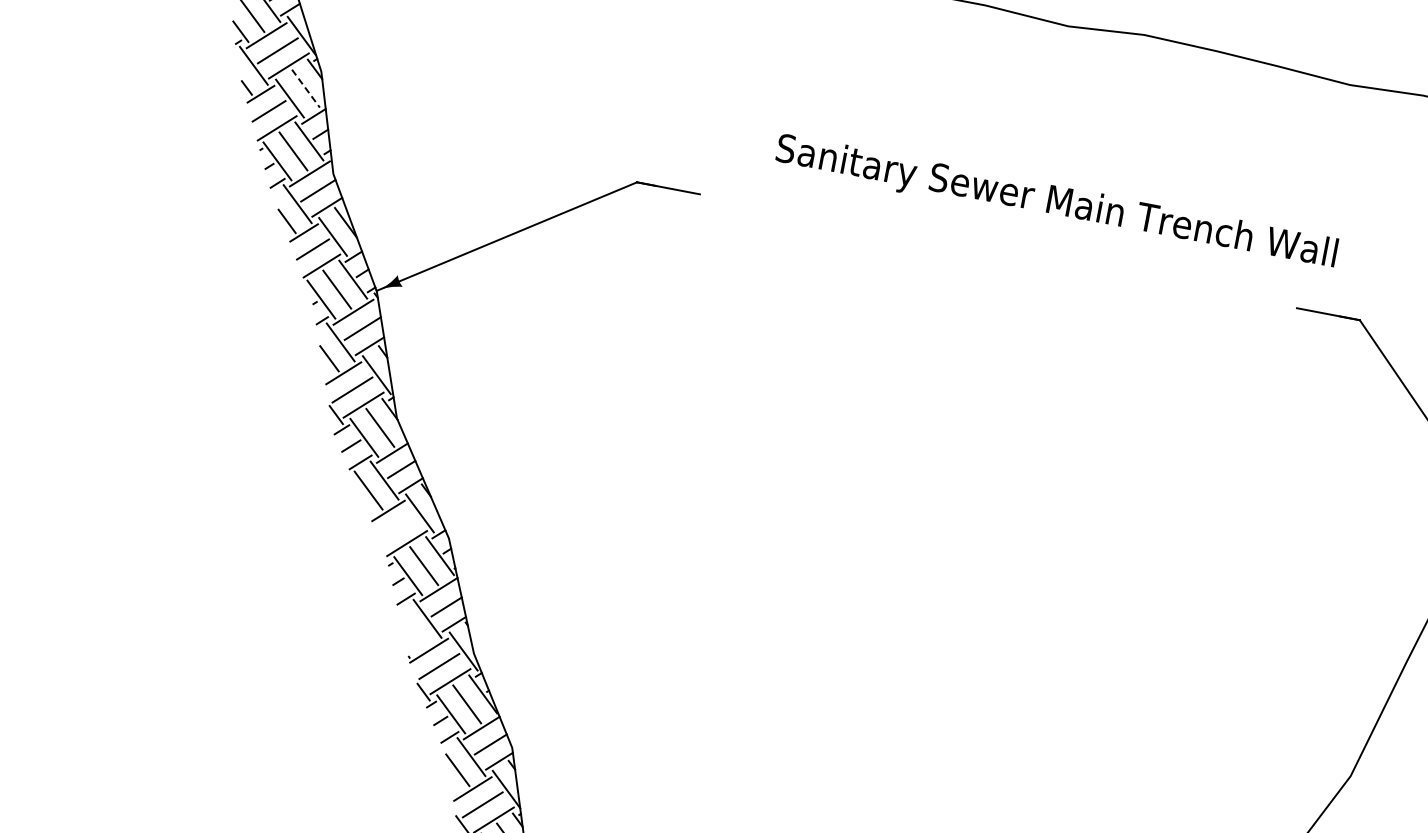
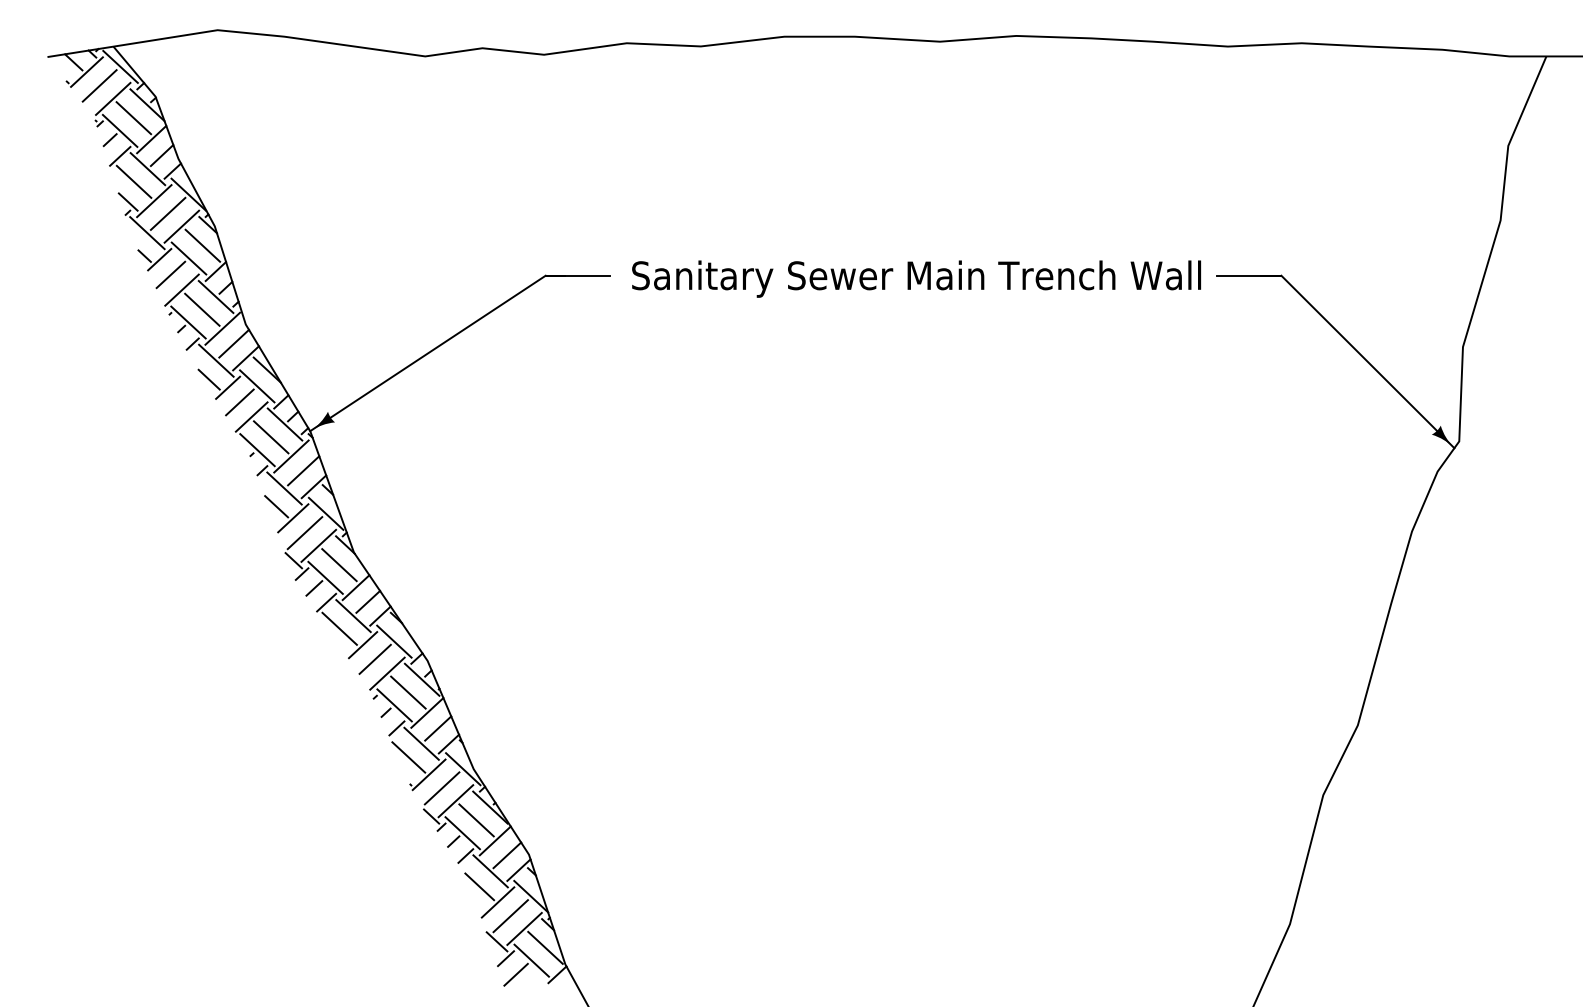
line: (305, 88) -> (202, 245), dashed -> solid
text: (1056, 203) -> (916, 278), moved
line: (397, 526) -> (374, 658), added
line: (412, 629) -> (408, 757), added

